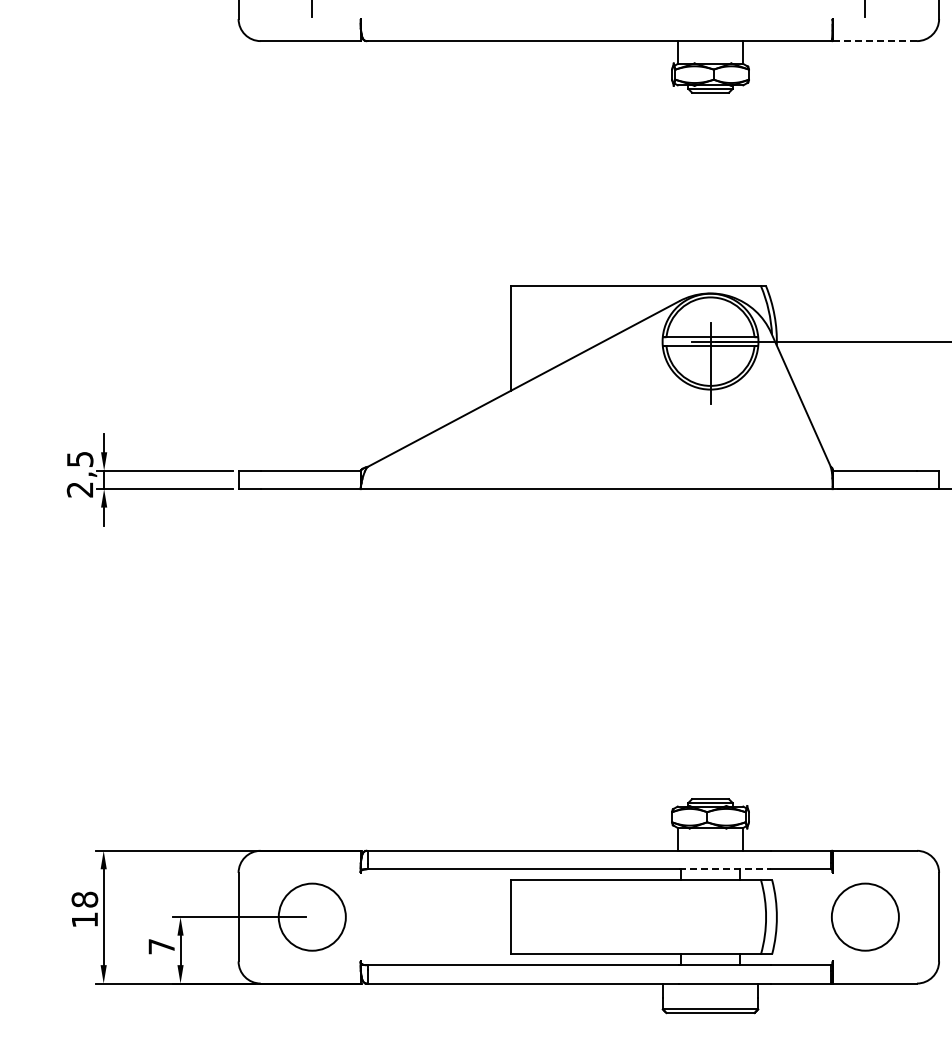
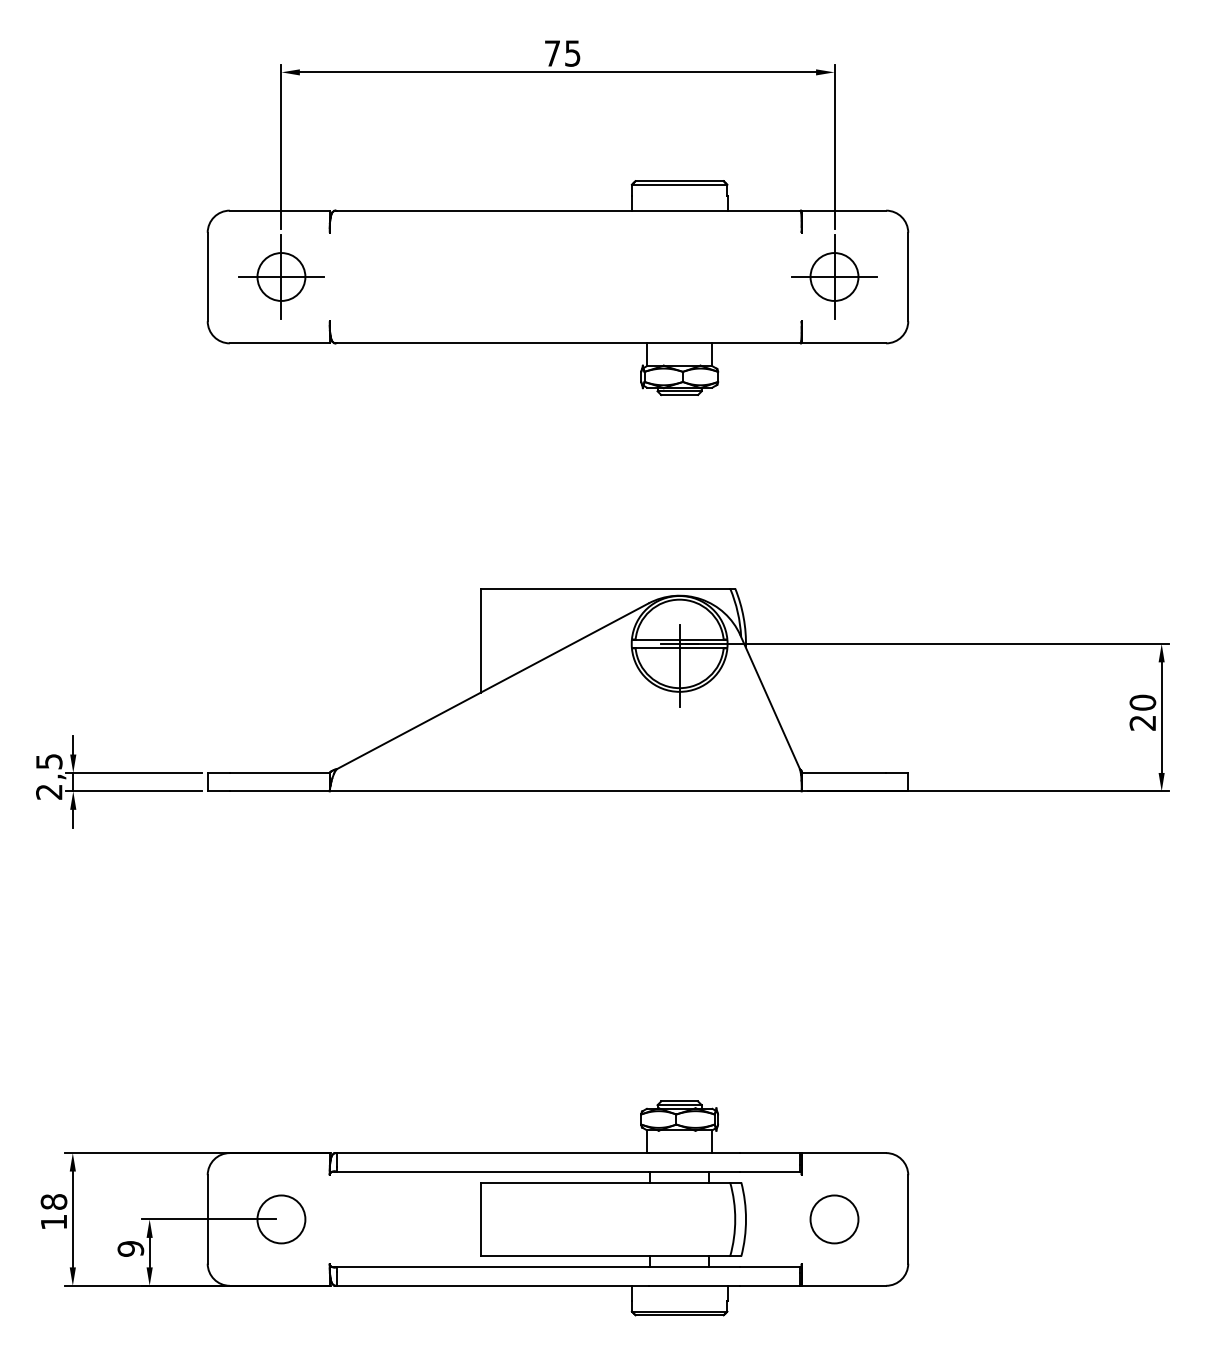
line: (874, 41) -> (843, 343), dashed -> solid
line: (725, 869) -> (694, 1171), dashed -> solid
circle: (312, 917) -> (281, 1219), size x0.71
circle: (865, 917) -> (834, 1219), size x0.71
text: (161, 946) -> (130, 1248), 7 -> 9

